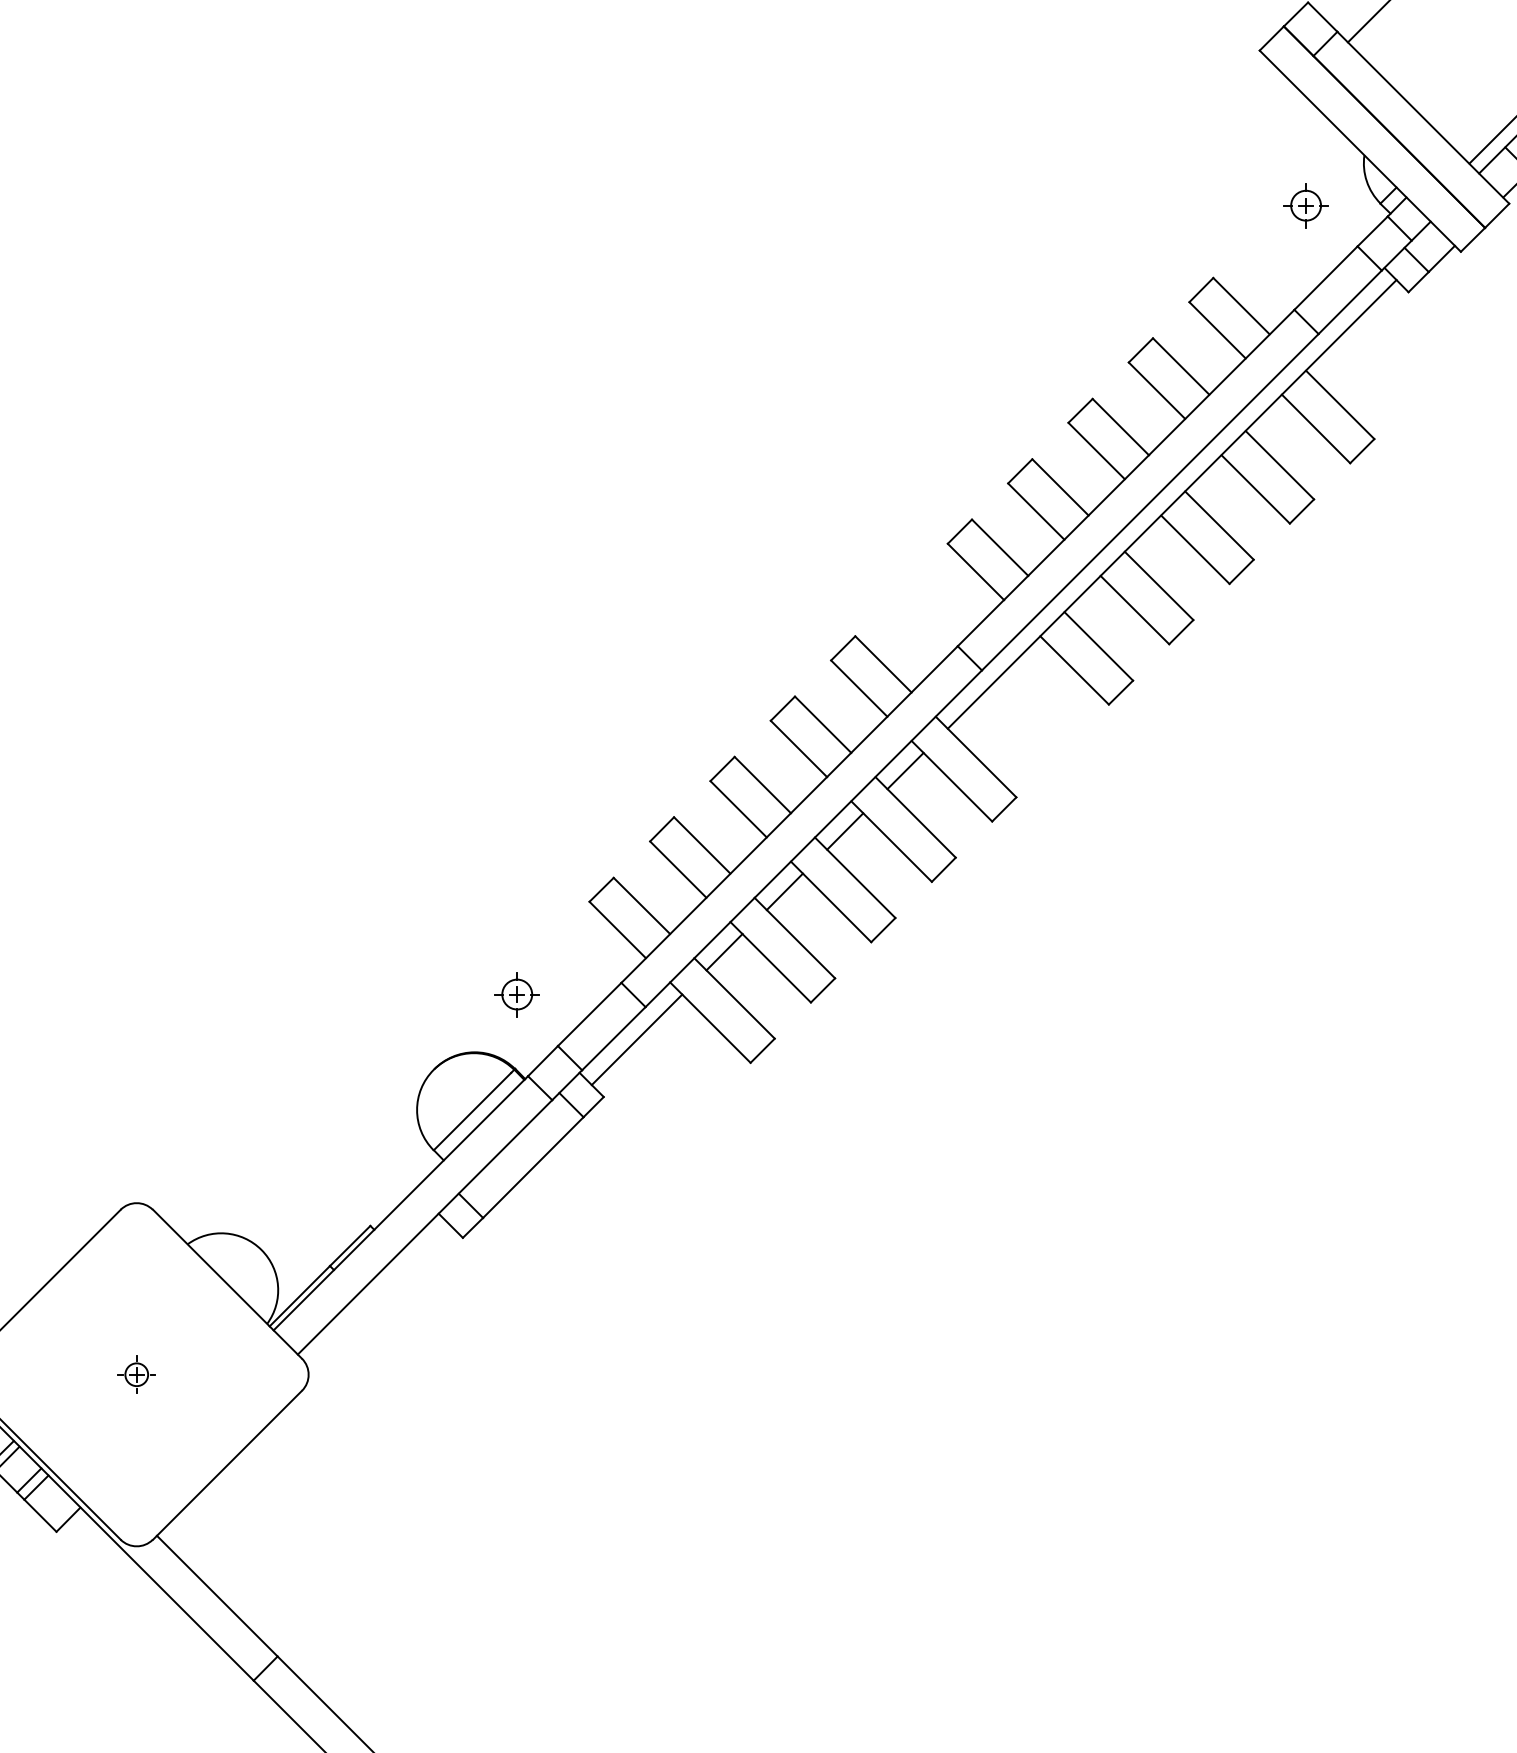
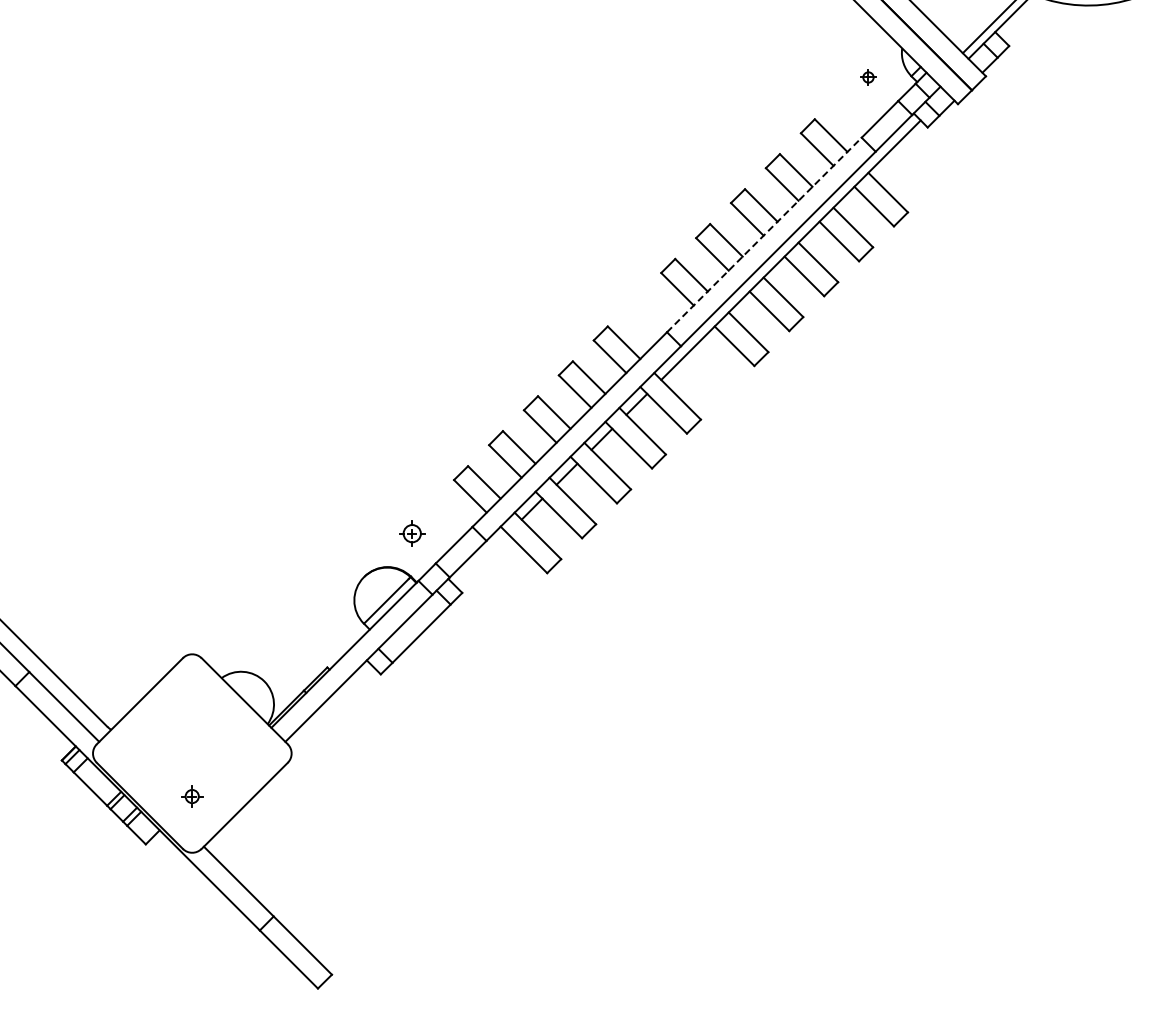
part: (1306, 205) -> (868, 77), size x0.6
line: (1126, 477) -> (764, 234), solid -> dashed
line: (636, 1039) -> (481, 559), removed
part: (137, 1374) -> (192, 796), moved

